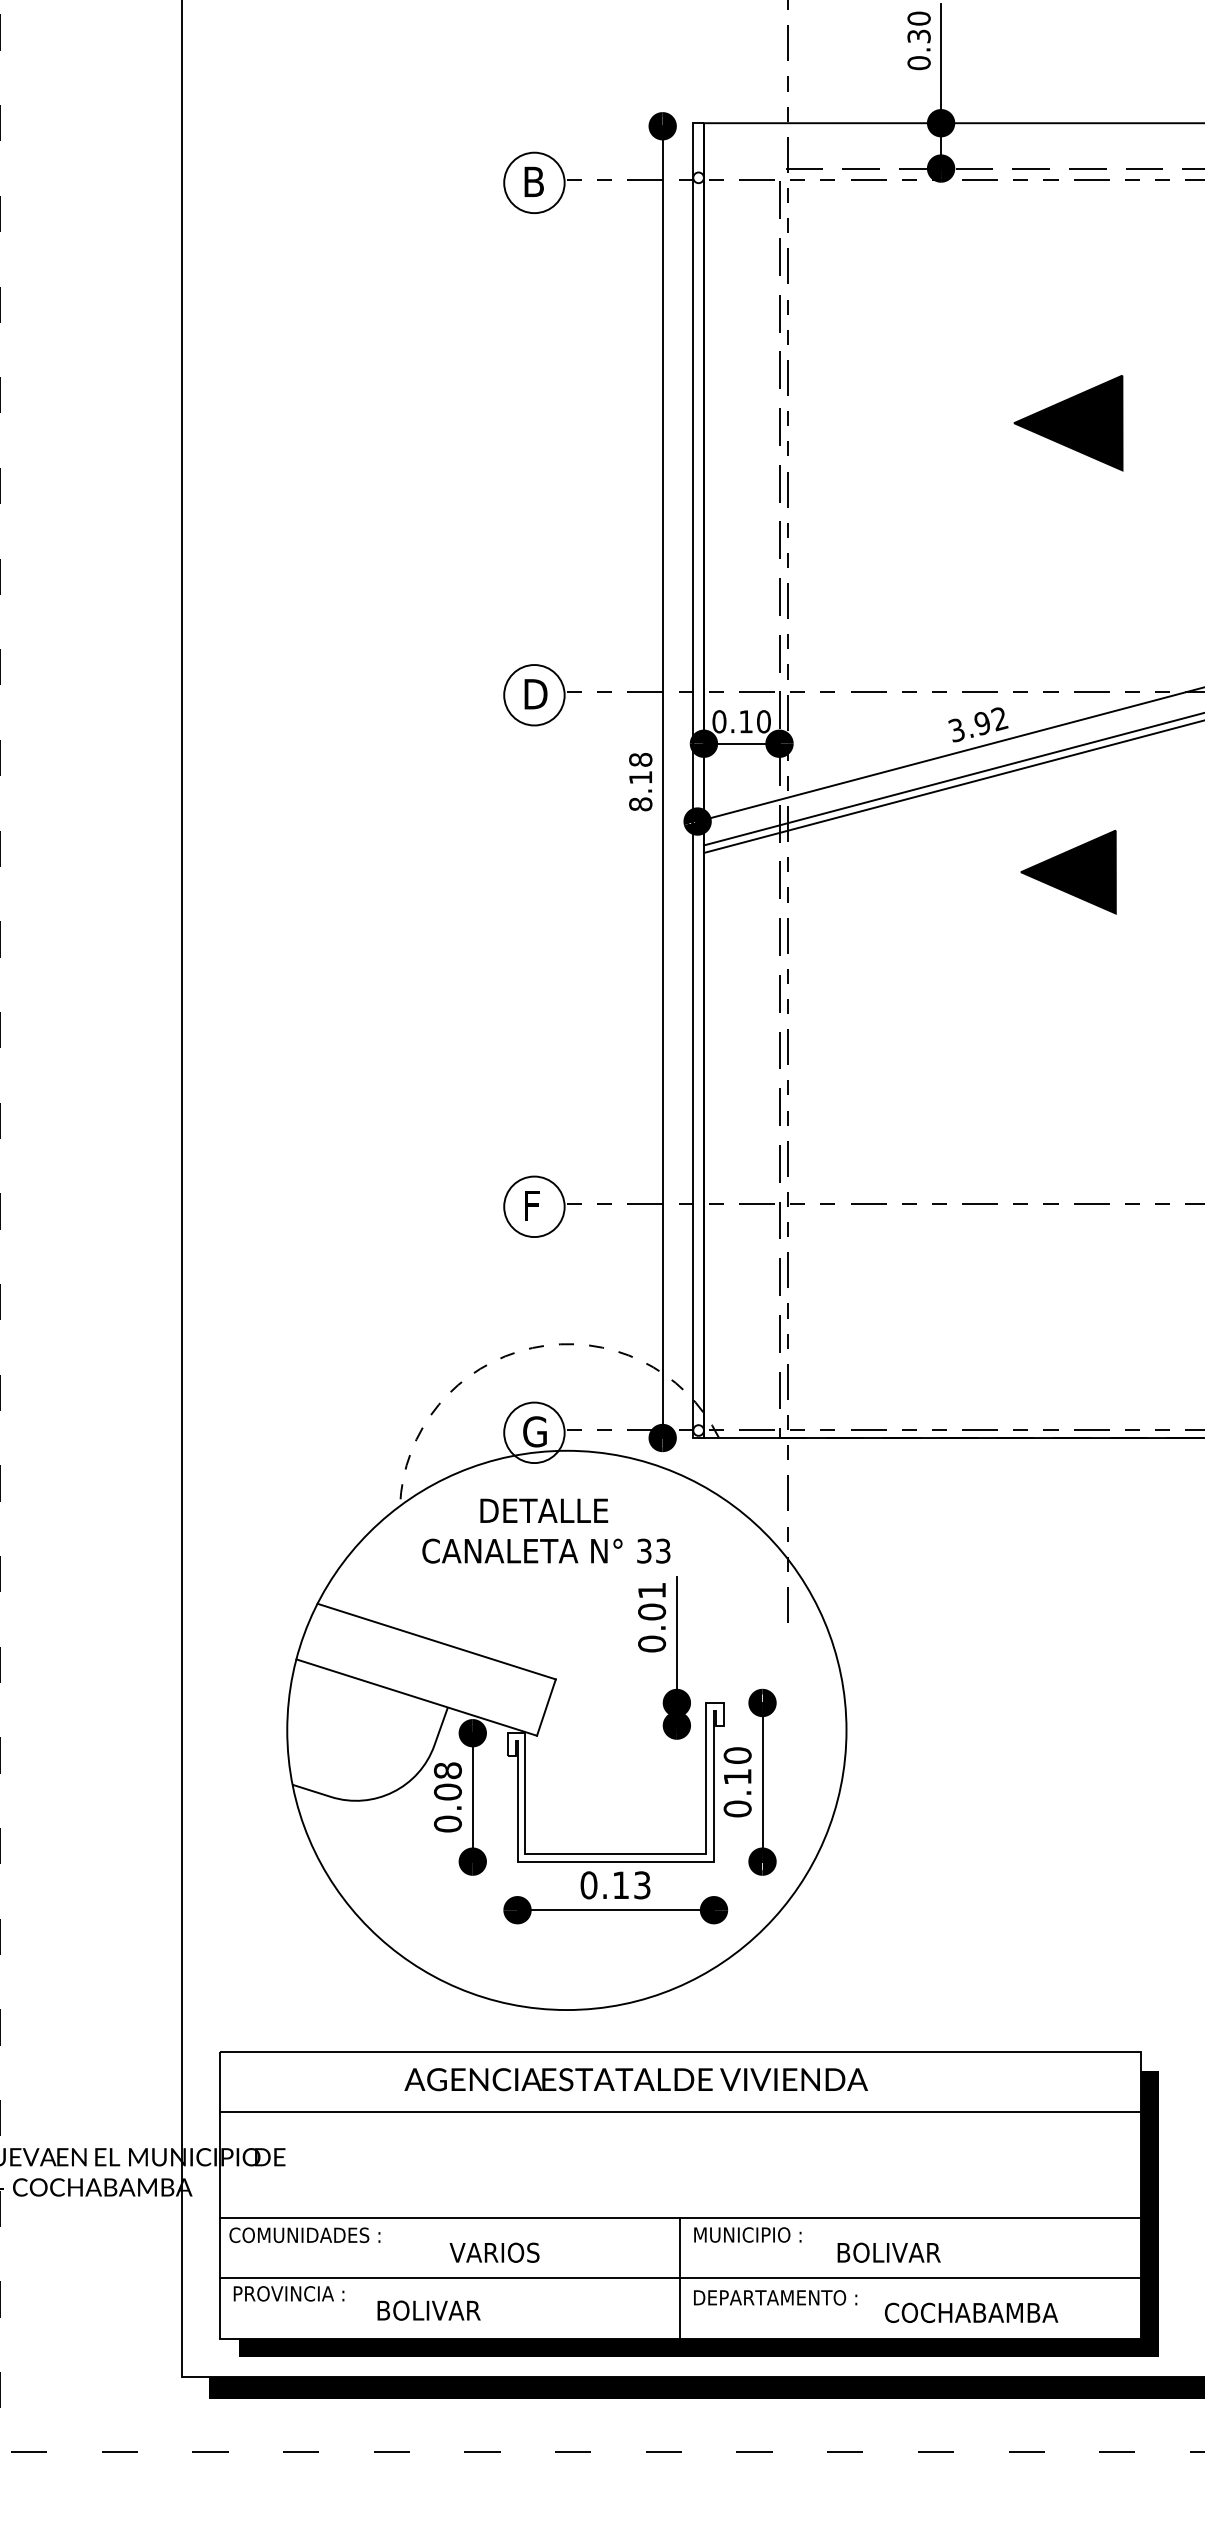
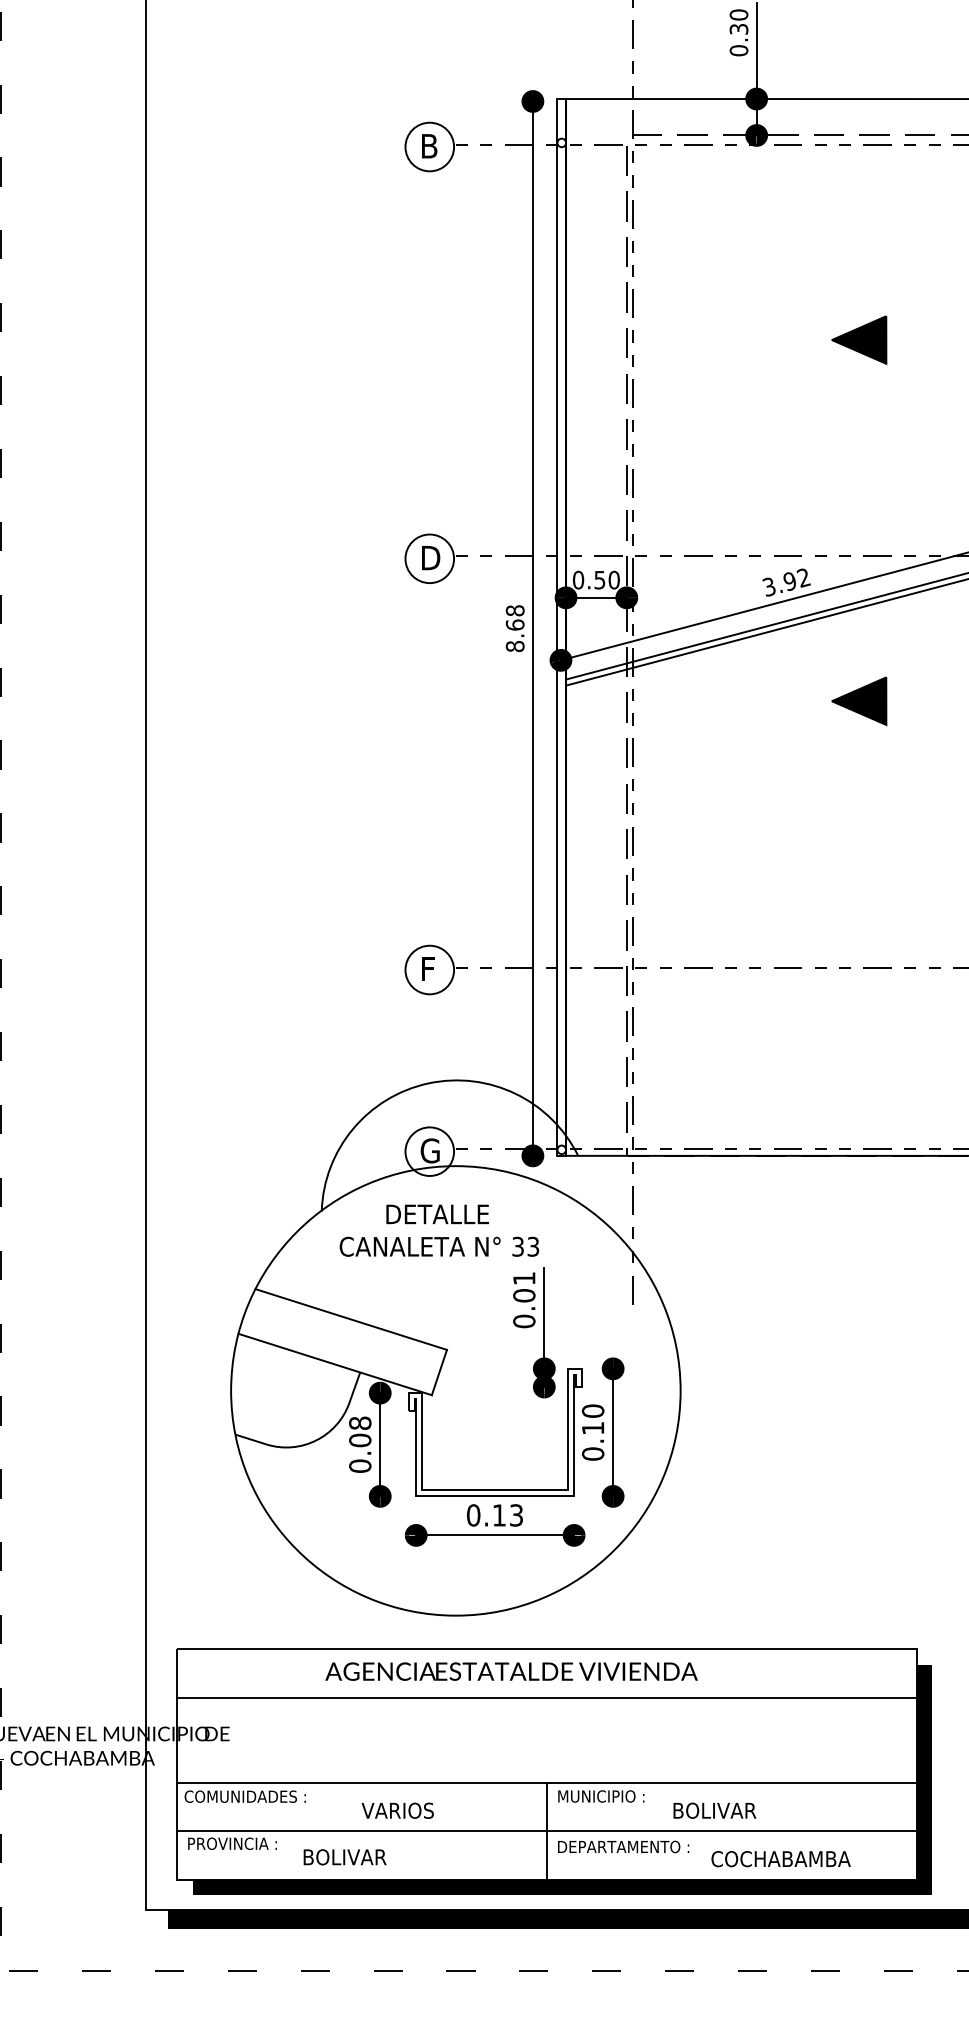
part: (1068, 422) -> (859, 339), size x0.62
text: (745, 721) -> (599, 579), 0.10 -> 0.50
text: (640, 777) -> (515, 624), 8.18 -> 8.68
part: (1068, 872) -> (859, 701), size x0.71
arc: (532, 1347) -> (428, 1083), dashed -> solid

